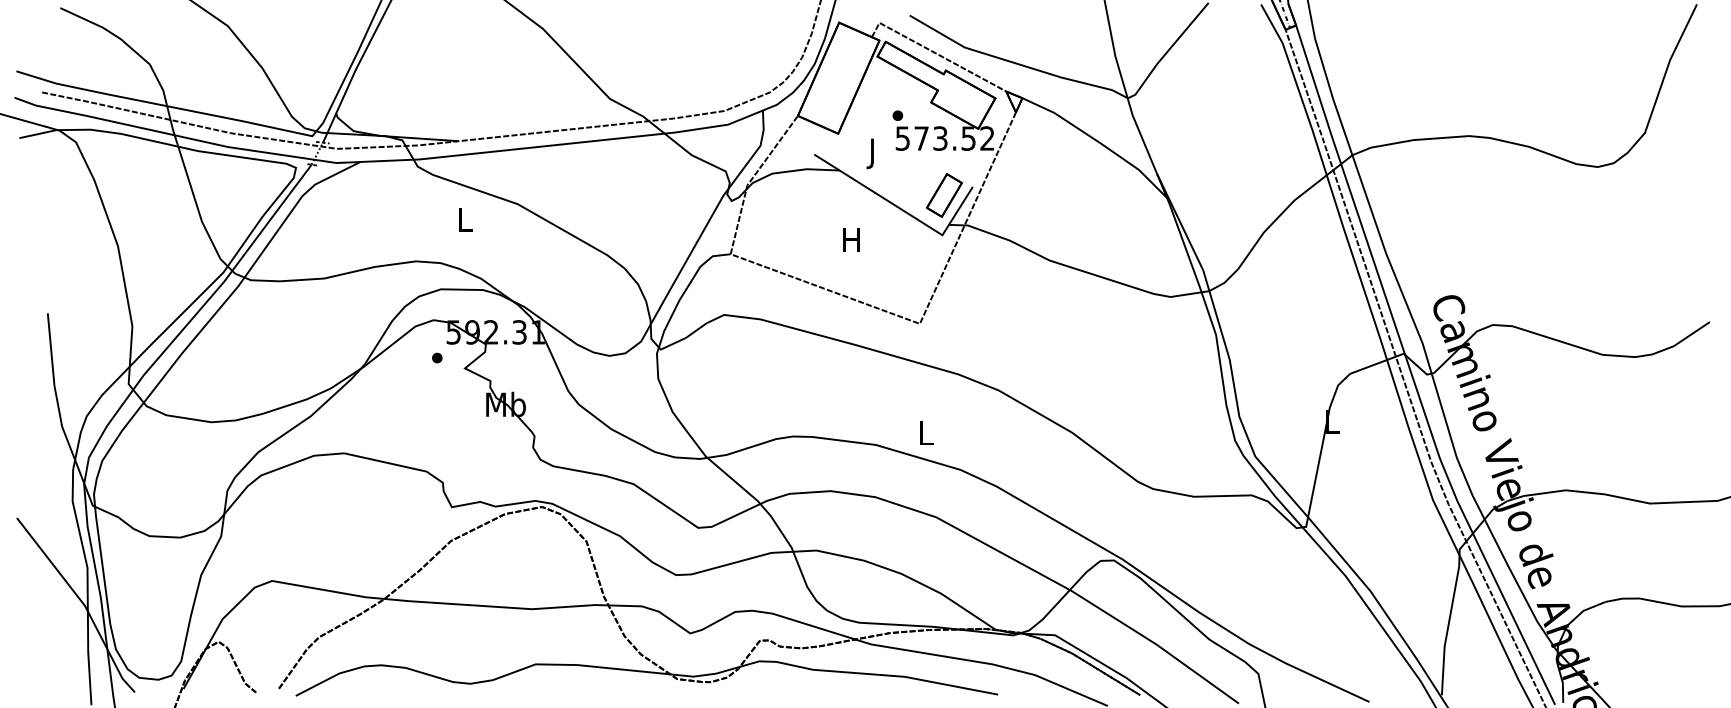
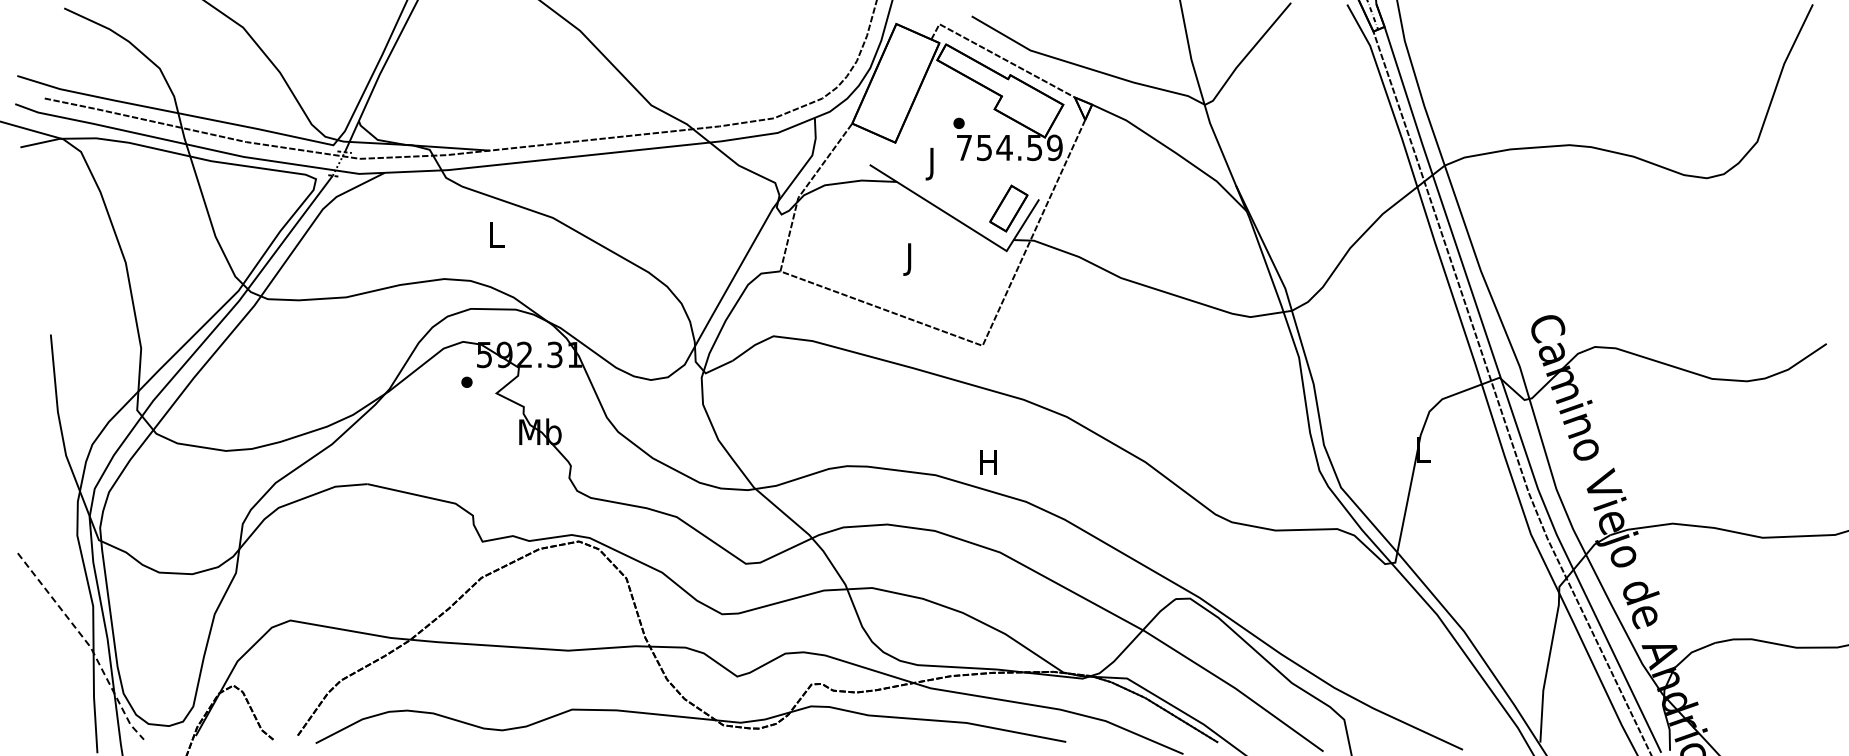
text: (945, 138) -> (1009, 147), 573.52 -> 754.59
text: (851, 243) -> (909, 259), H -> J
text: (925, 433) -> (988, 462), L -> H
line: (83, 602) -> (88, 643), solid -> dashed

